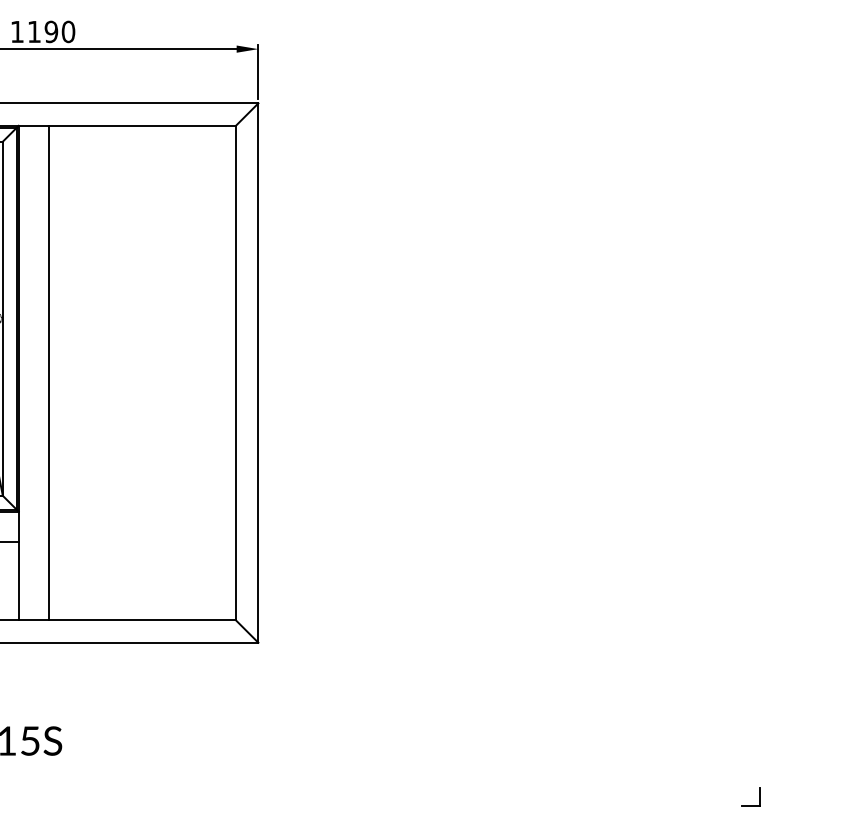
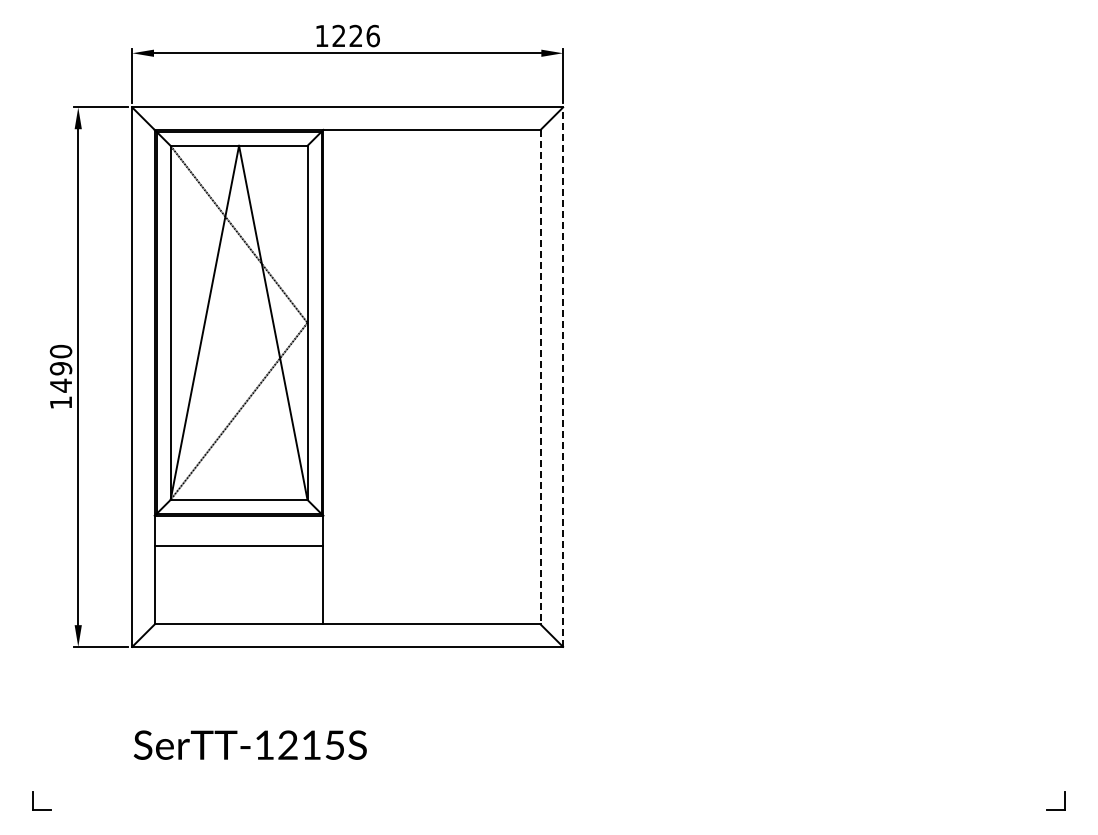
text: (50, 31) -> (355, 35), 1190 -> 1226
line: (48, 372) -> (353, 376), removed
line: (235, 373) -> (540, 377), solid -> dashed
line: (258, 373) -> (563, 377), solid -> dashed

